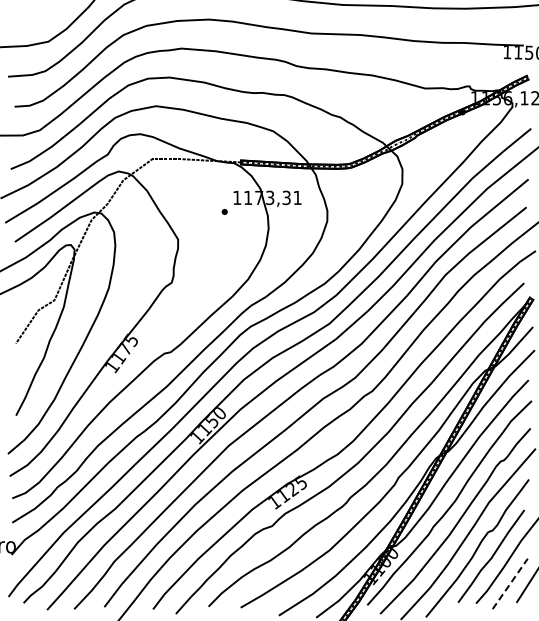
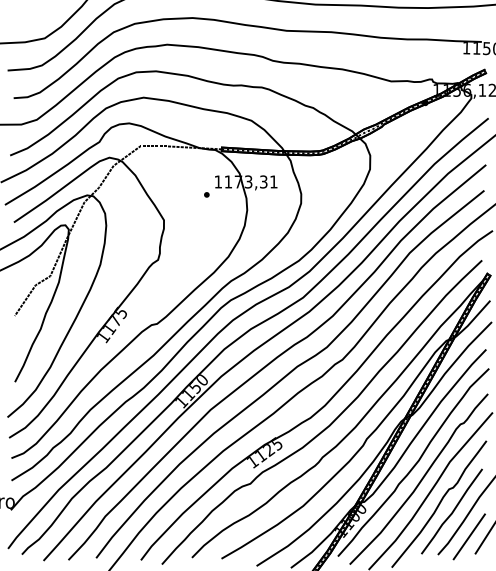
line: (510, 583) -> (469, 536), dashed -> solid

